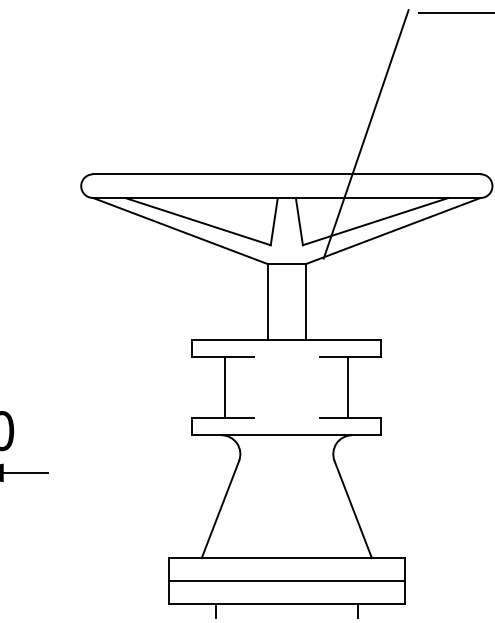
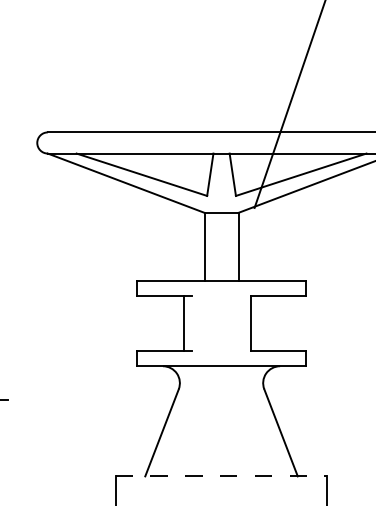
line: (225, 387) -> (184, 323), moved
line: (348, 387) -> (250, 323), moved
line: (287, 558) -> (222, 476), solid -> dashed
line: (286, 580) -> (221, 496), removed

